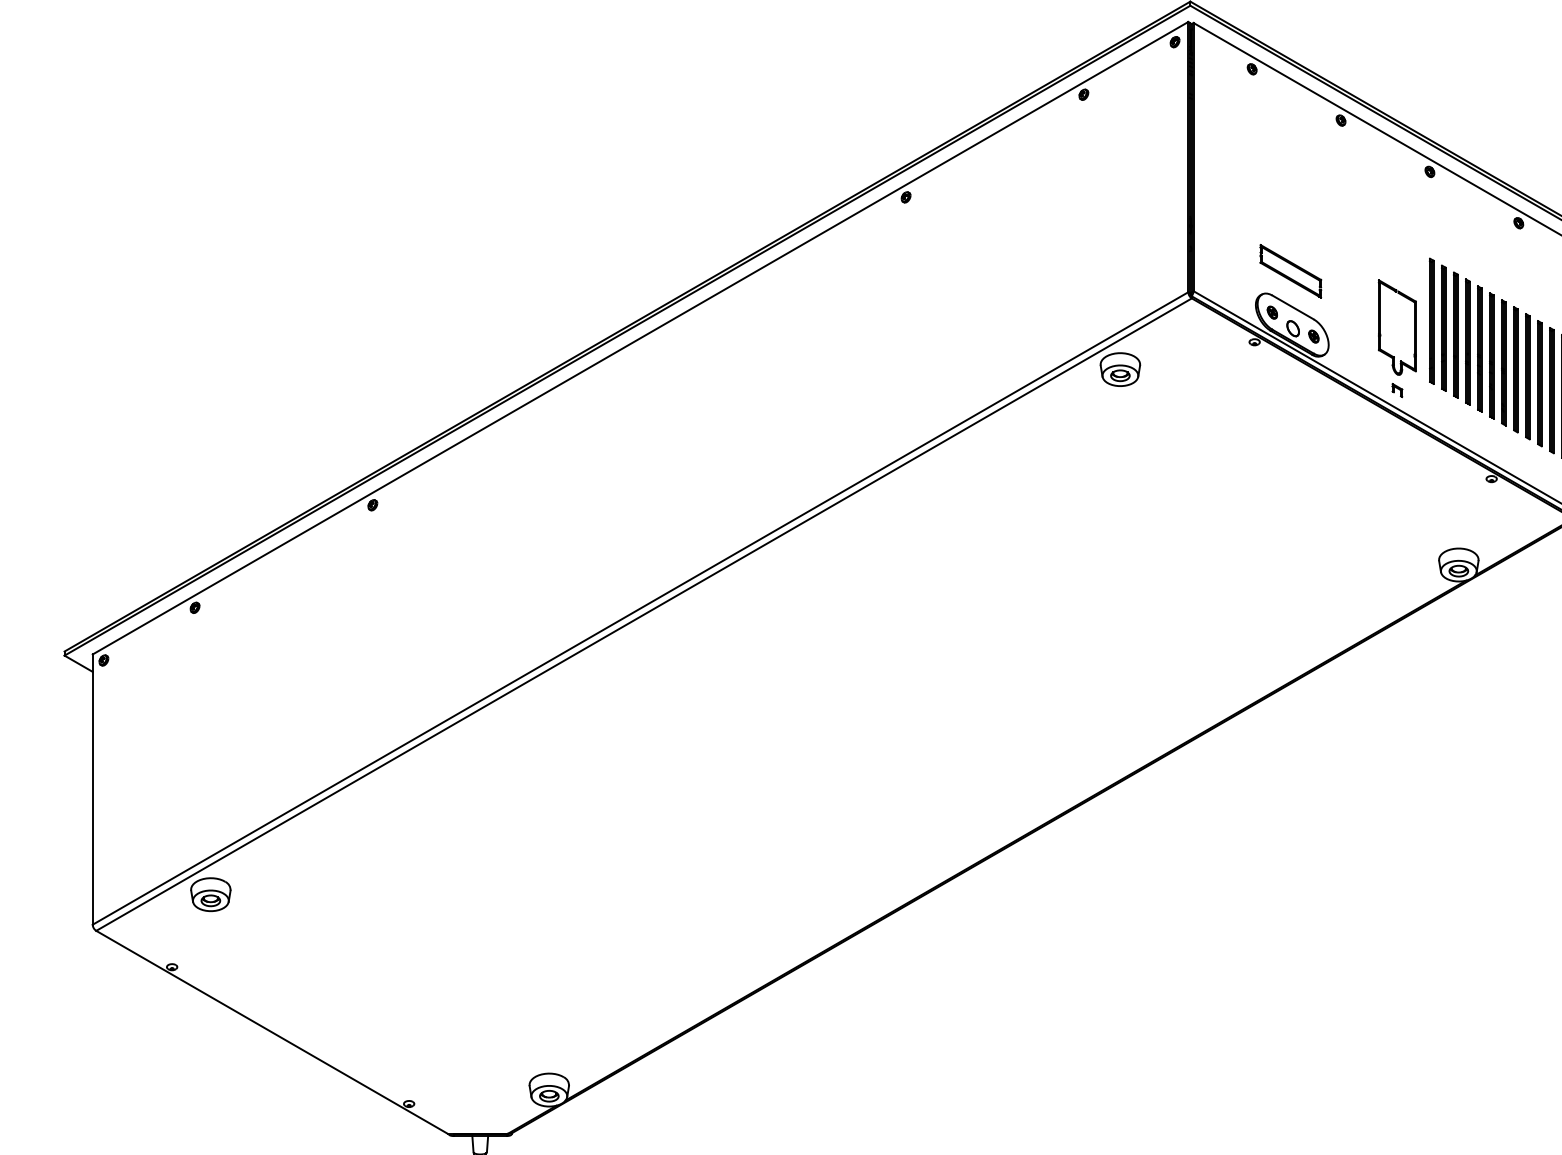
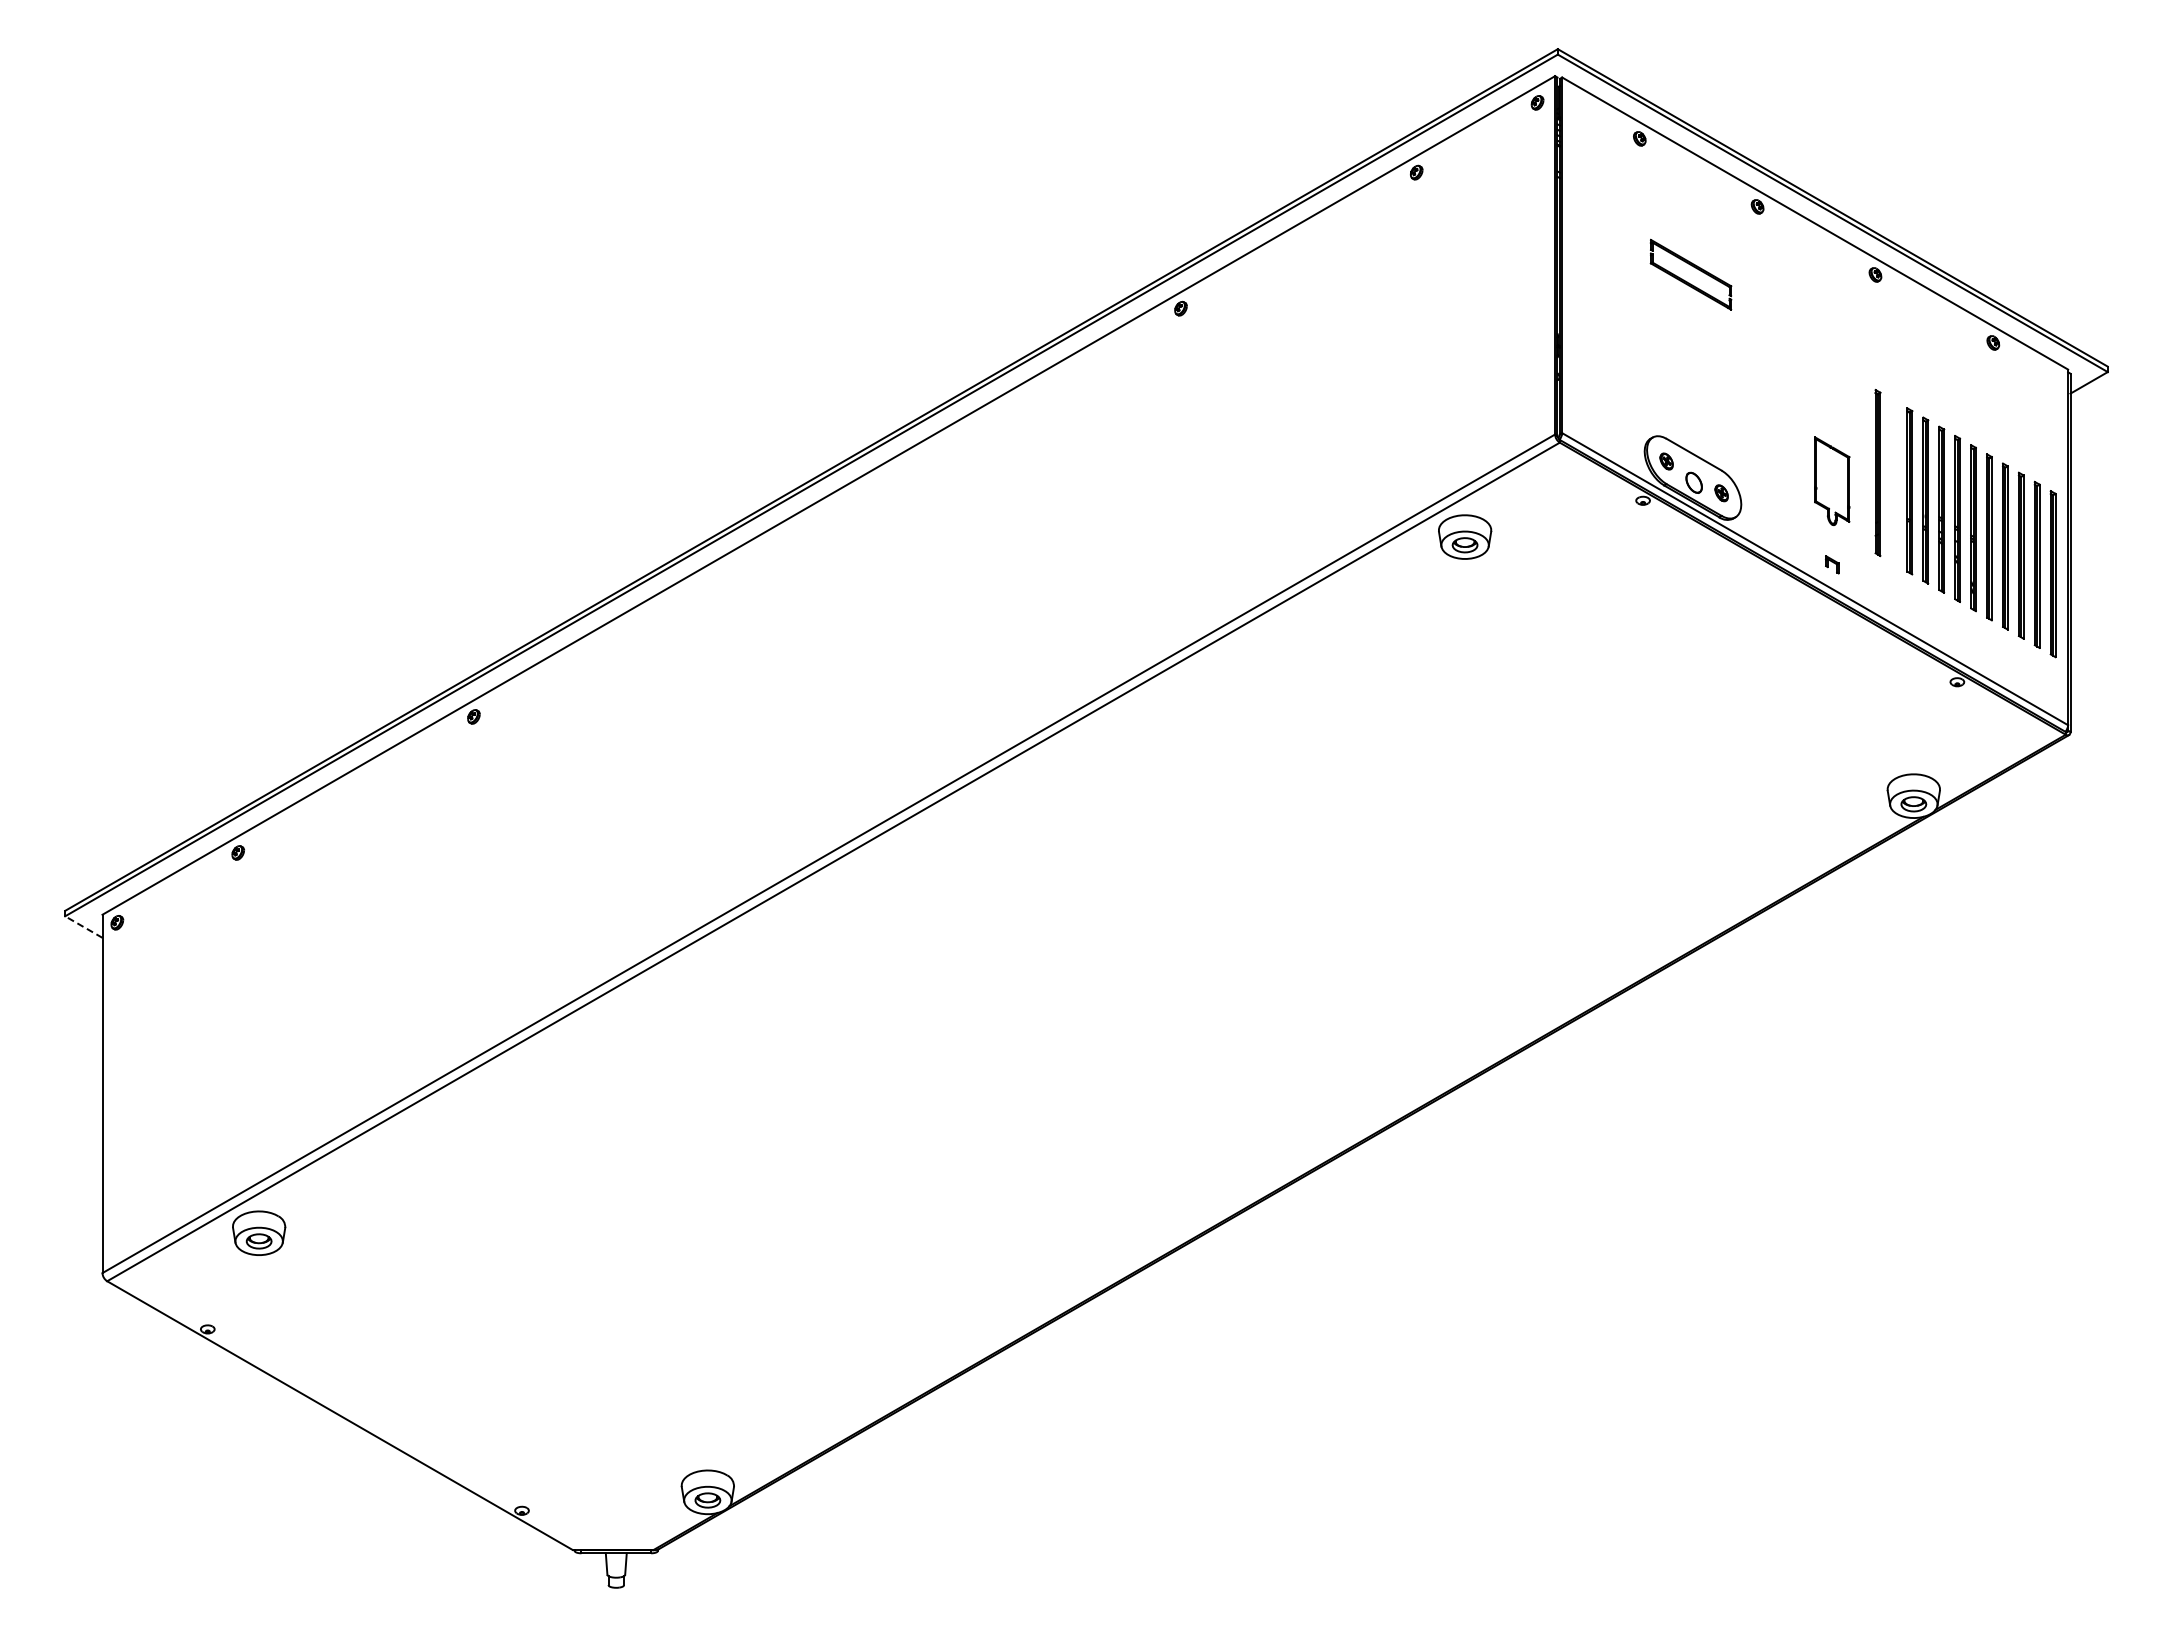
part: (1290, 271) -> (1690, 274), moved
part: (1396, 326) -> (1831, 480), size x0.7
part: (1443, 328) -> (1893, 482), removed
line: (78, 664) -> (83, 927), solid -> dashed

